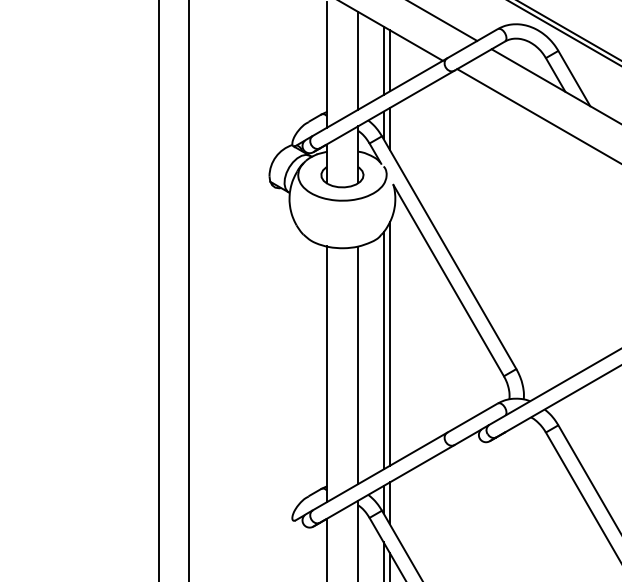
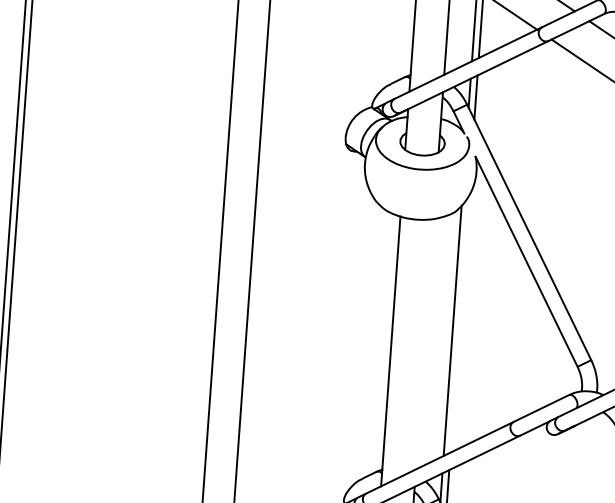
line: (389, 343) -> (459, 323), removed
line: (358, 365) -> (425, 344), removed

